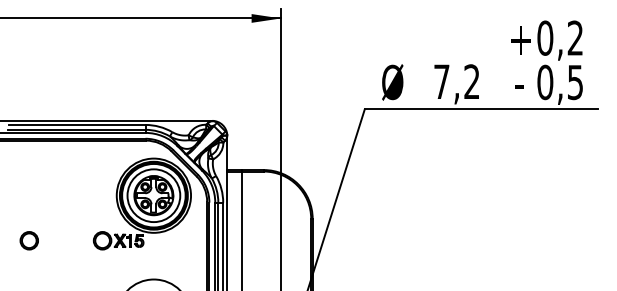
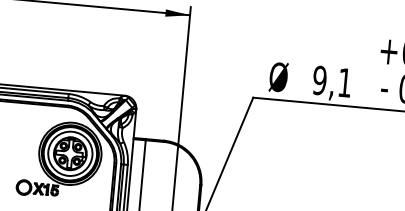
text: (456, 81) -> (332, 81), 7,2 -> 9,1

